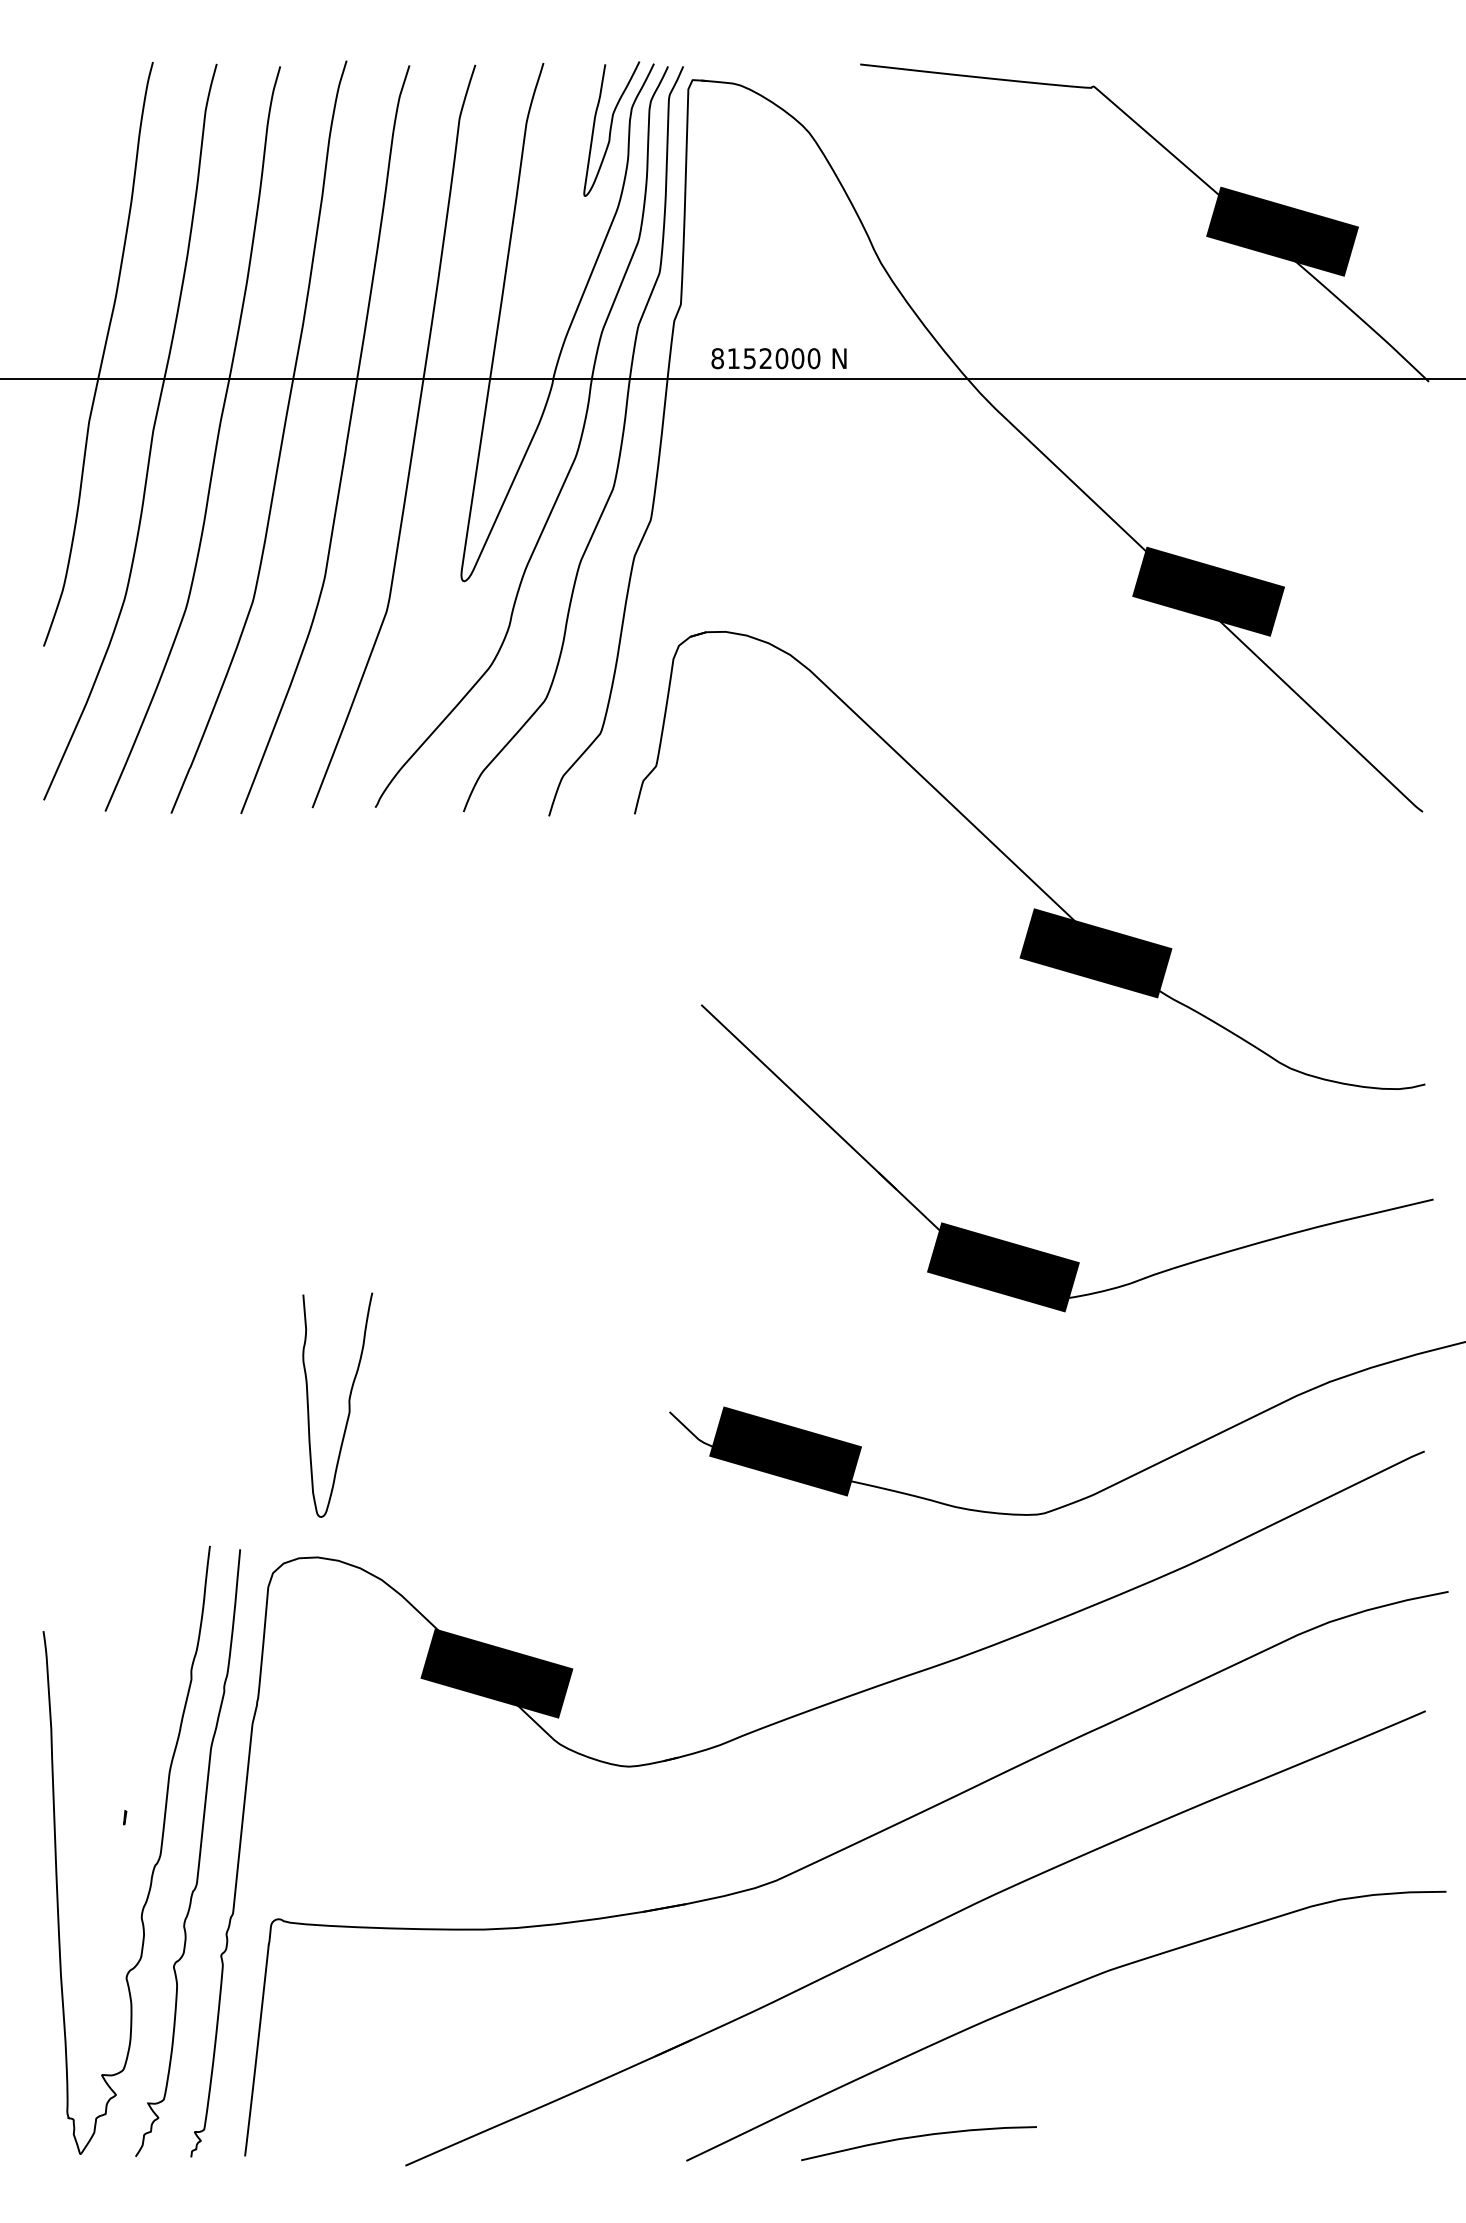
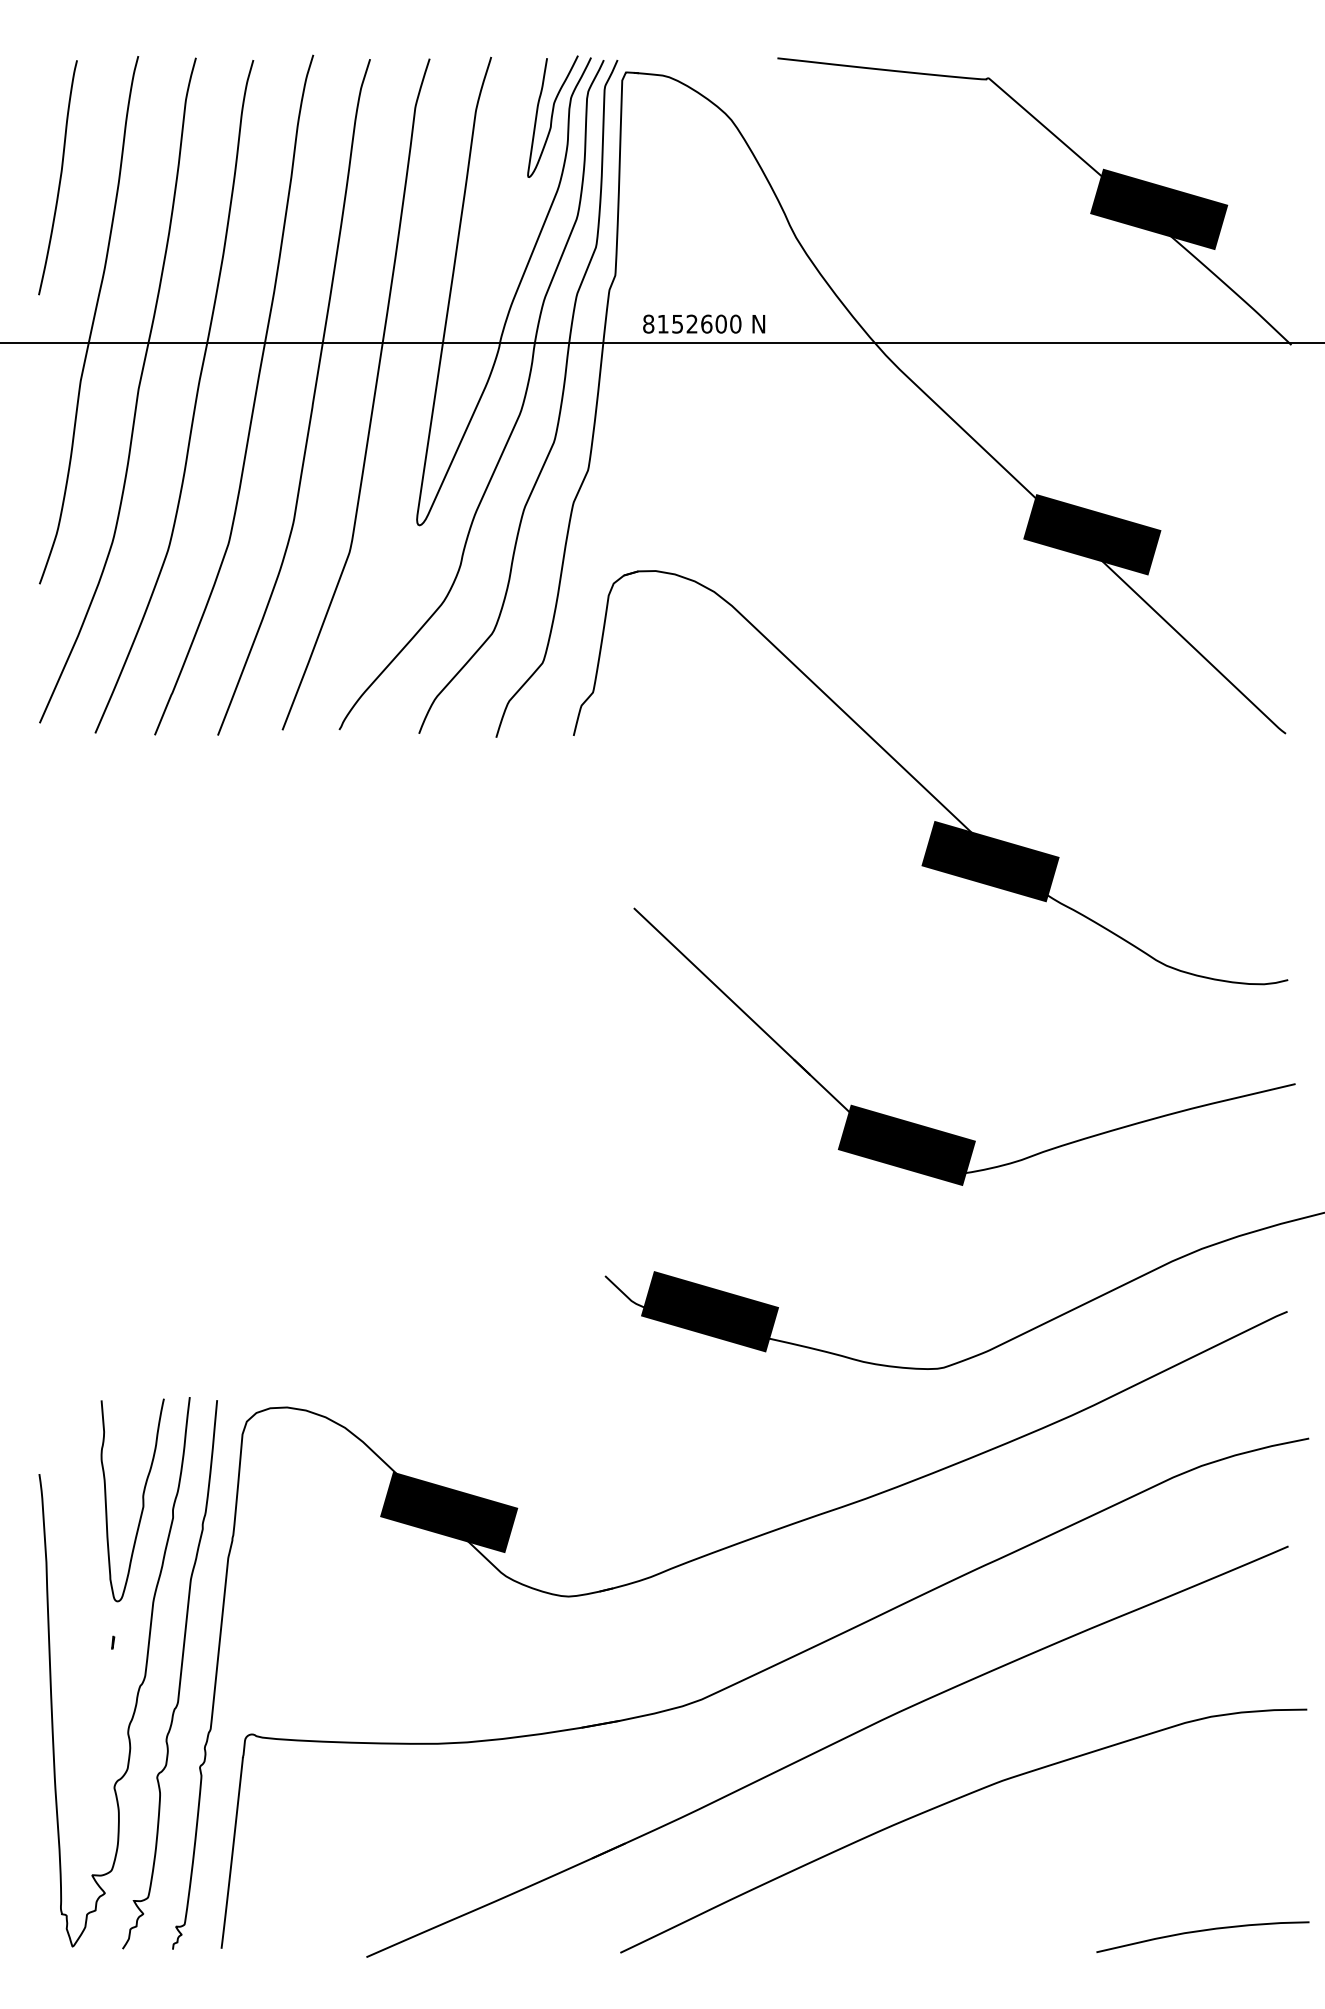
curve: (65, 198) -> (59, 179), added
text: (781, 358) -> (706, 324), 8152000 -> 8152600
curve: (348, 1404) -> (142, 1499), moved
curve: (918, 2137) -> (1202, 1931), moved

